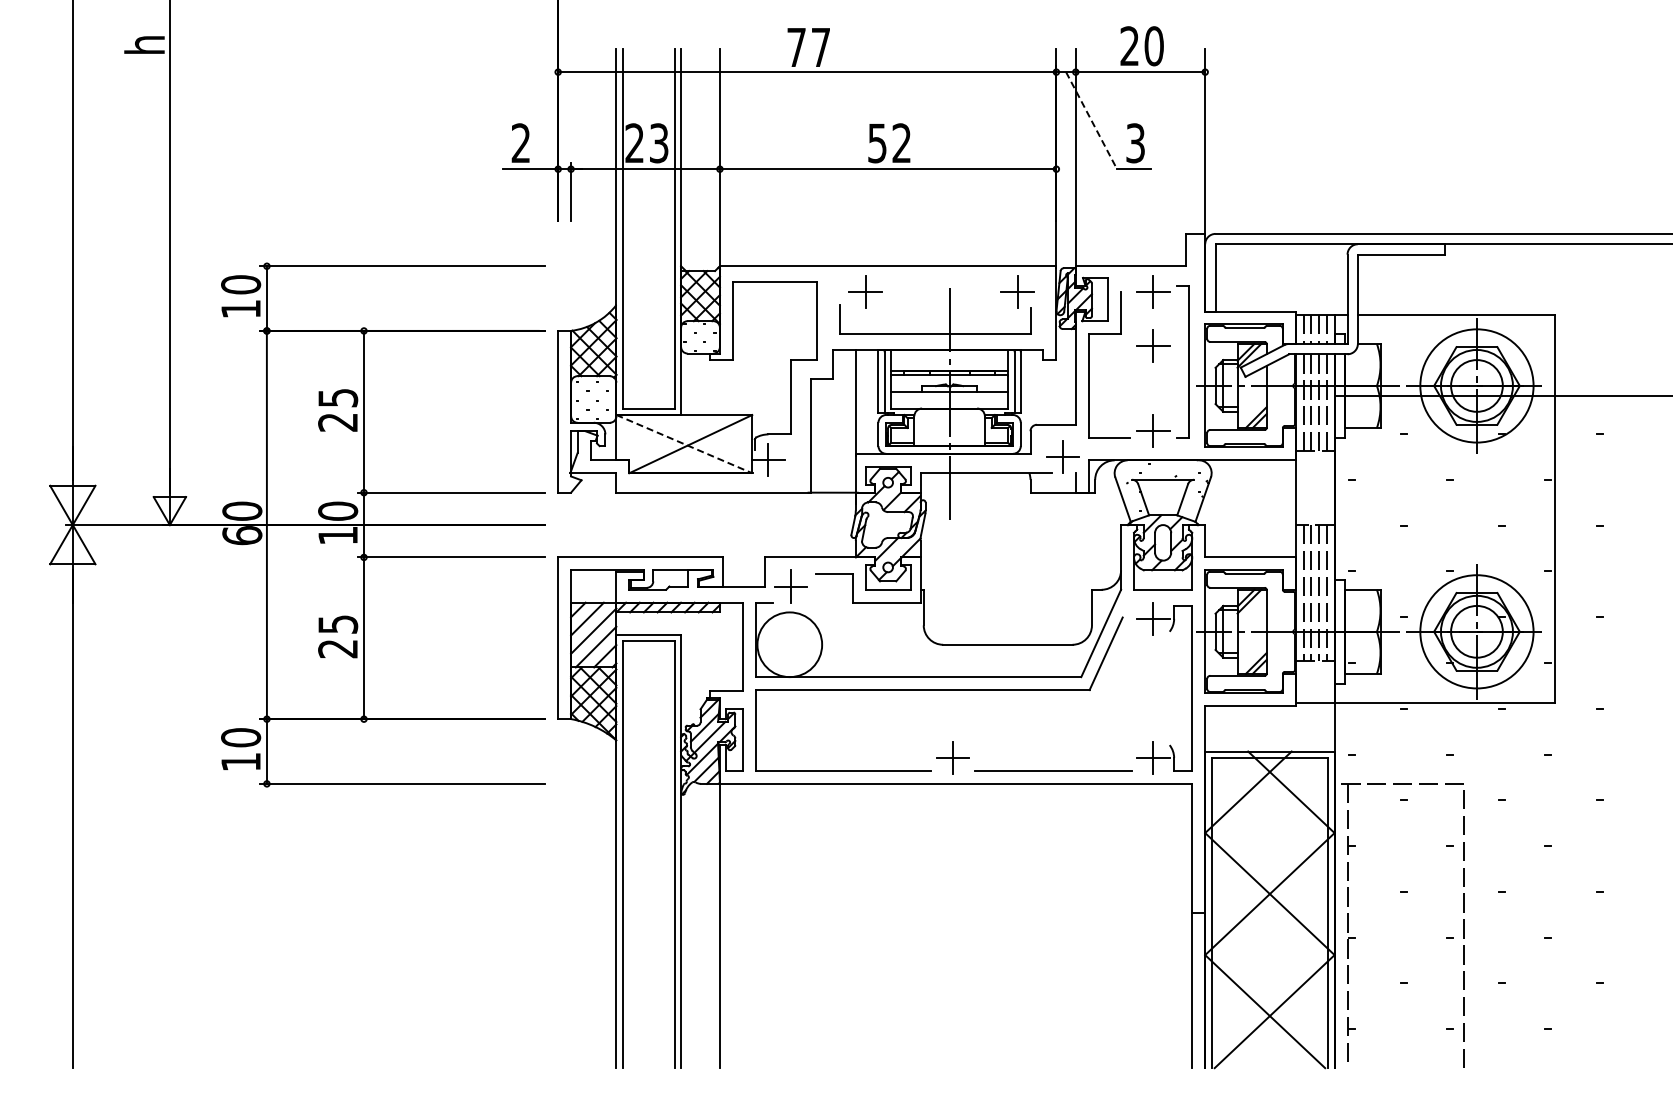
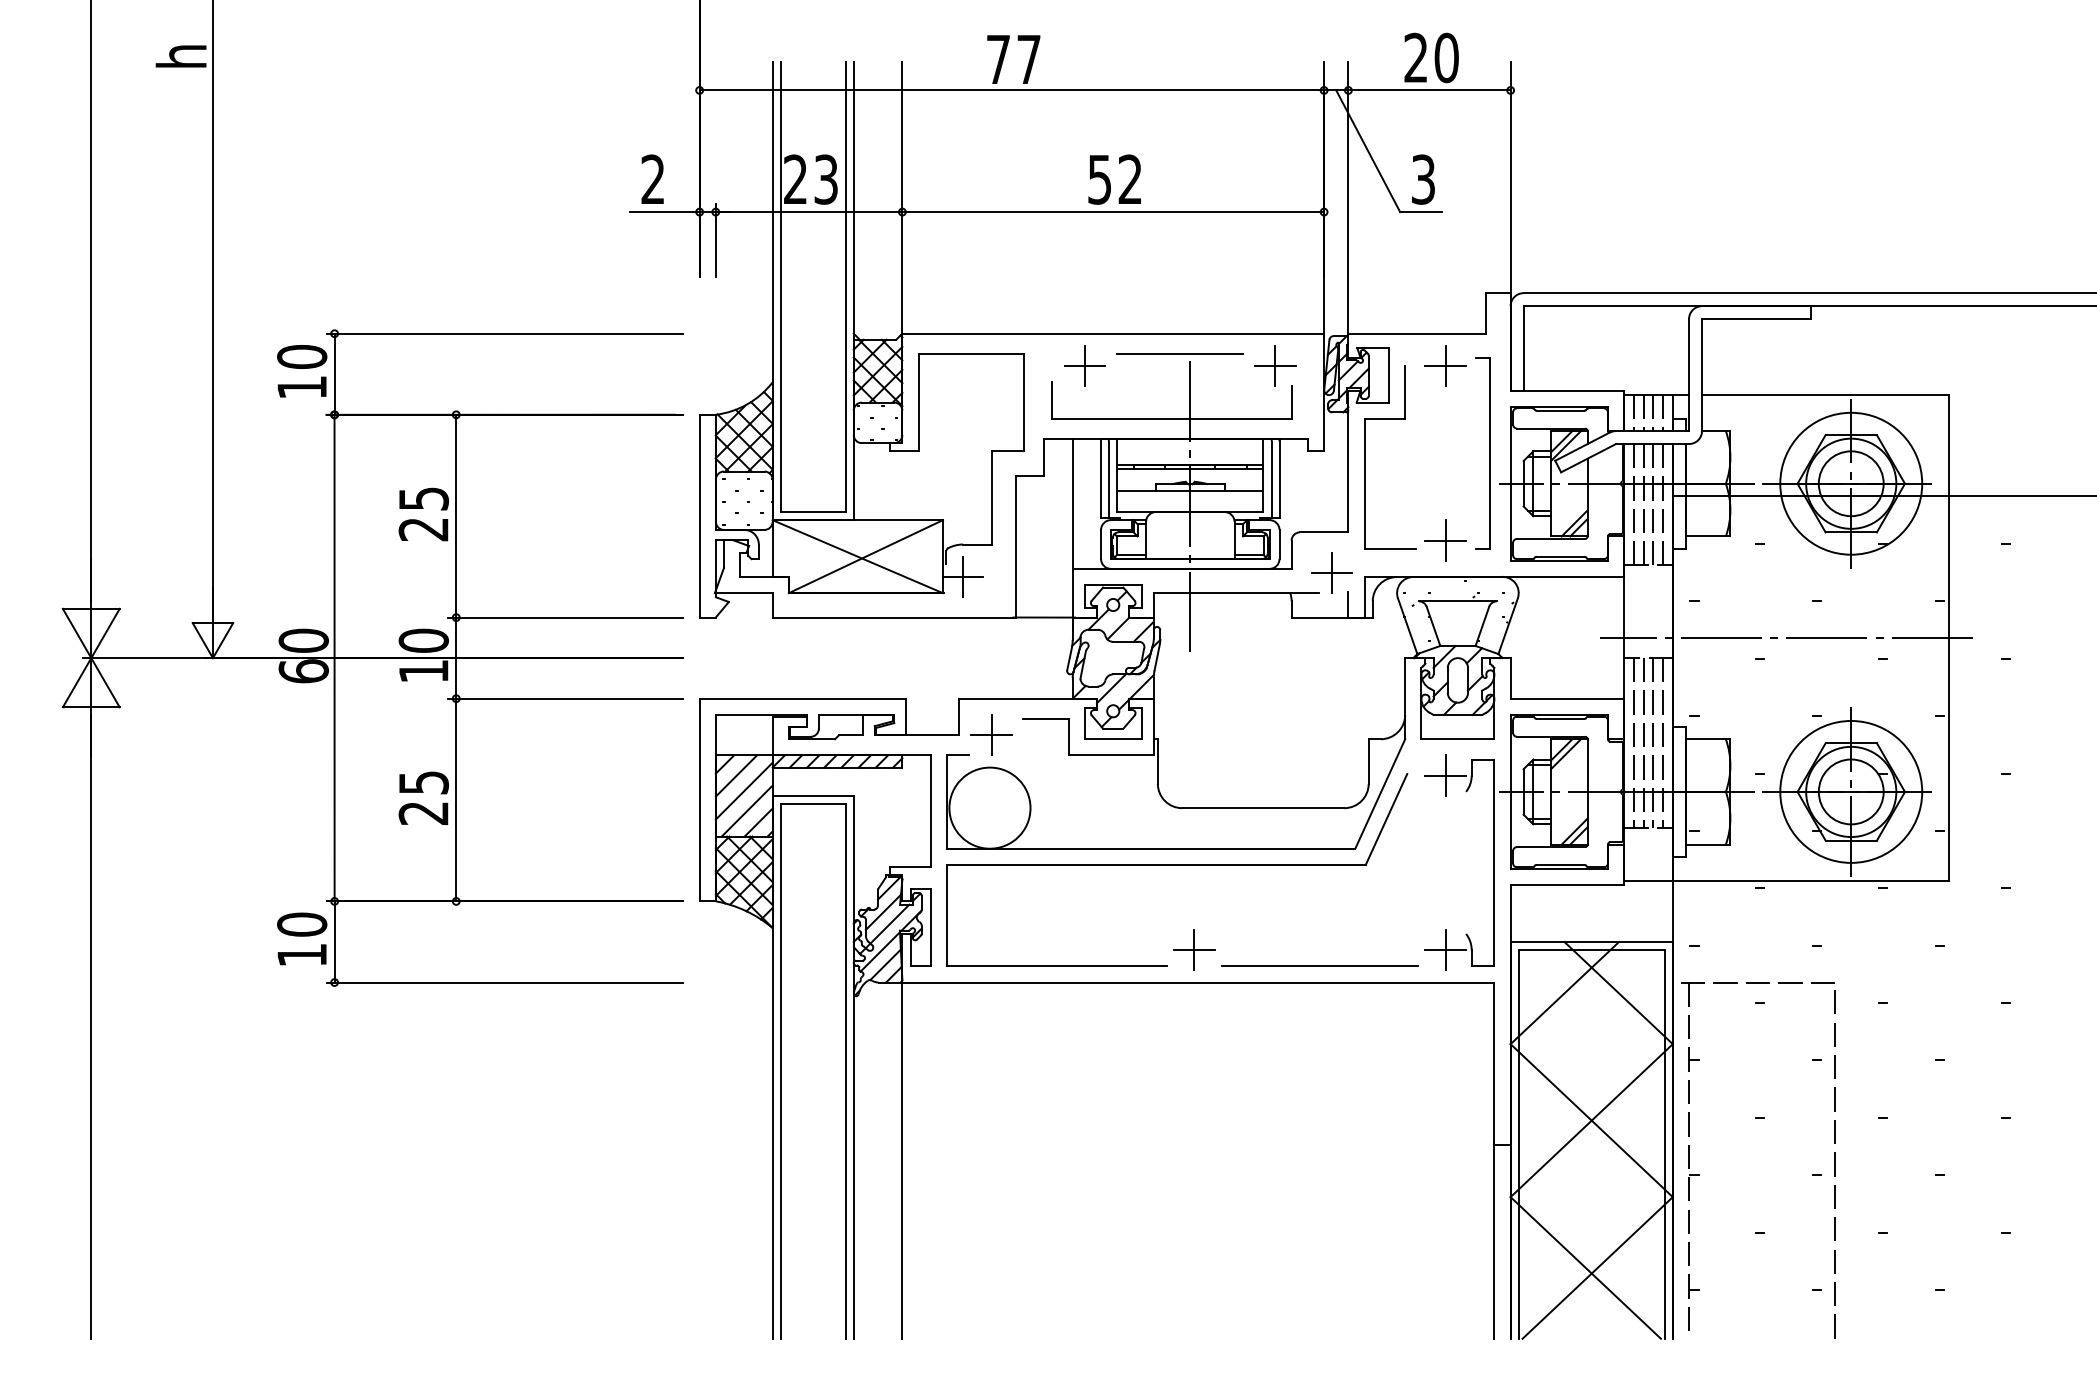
line: (1091, 120) -> (1368, 151), dashed -> solid
line: (941, 282) -> (1180, 354), added
part: (1153, 345) -> (1445, 433), removed
line: (684, 444) -> (857, 557), dashed -> solid
line: (1425, 508) -> (1786, 637), added

